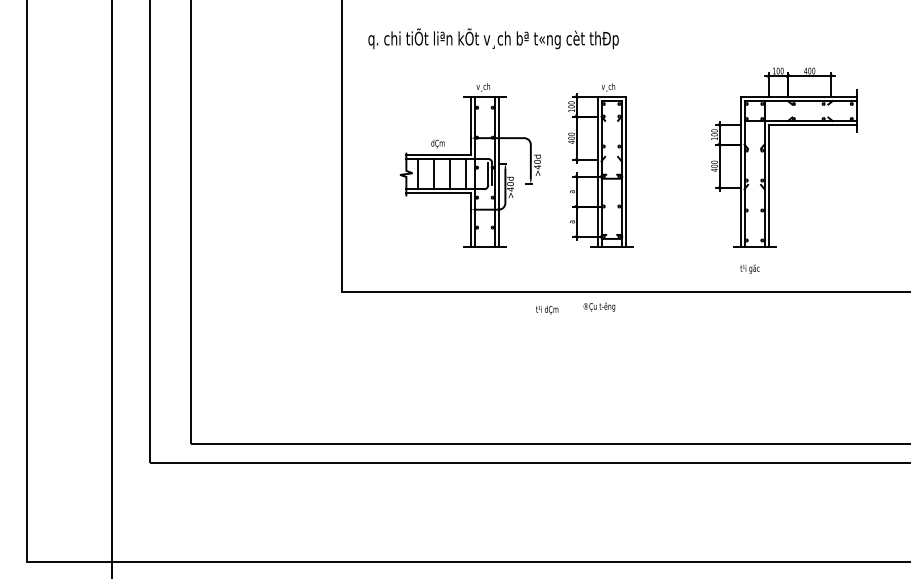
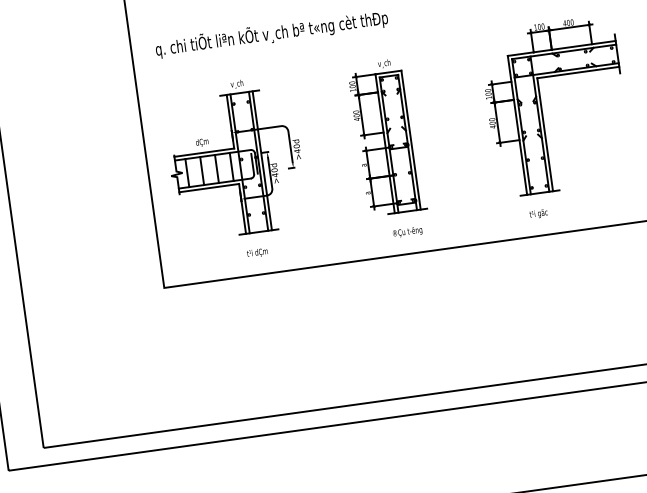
part: (469, 165) -> (234, 158), moved
text: (599, 306) -> (407, 231), moved
text: (547, 310) -> (257, 253), moved

